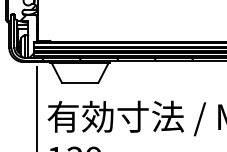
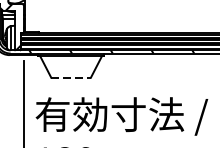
line: (80, 82) -> (71, 77), solid -> dashed

